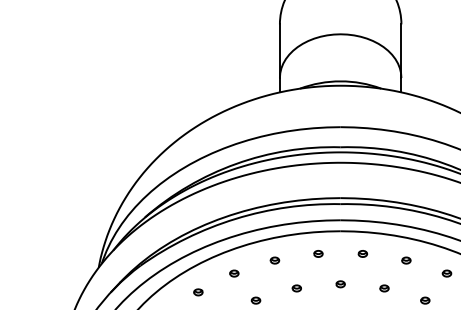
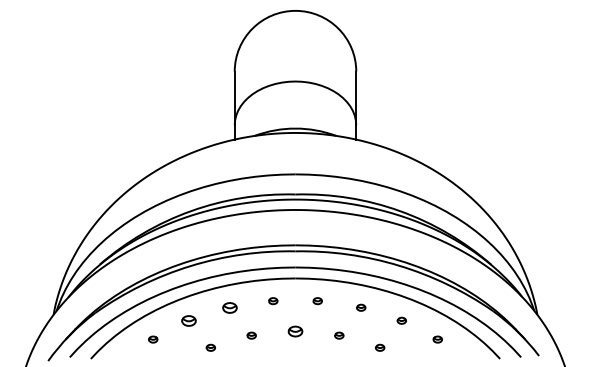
part: (274, 260) -> (229, 307), size x1.6
part: (234, 273) -> (189, 320), size x1.6
part: (340, 284) -> (295, 331), size x1.6

